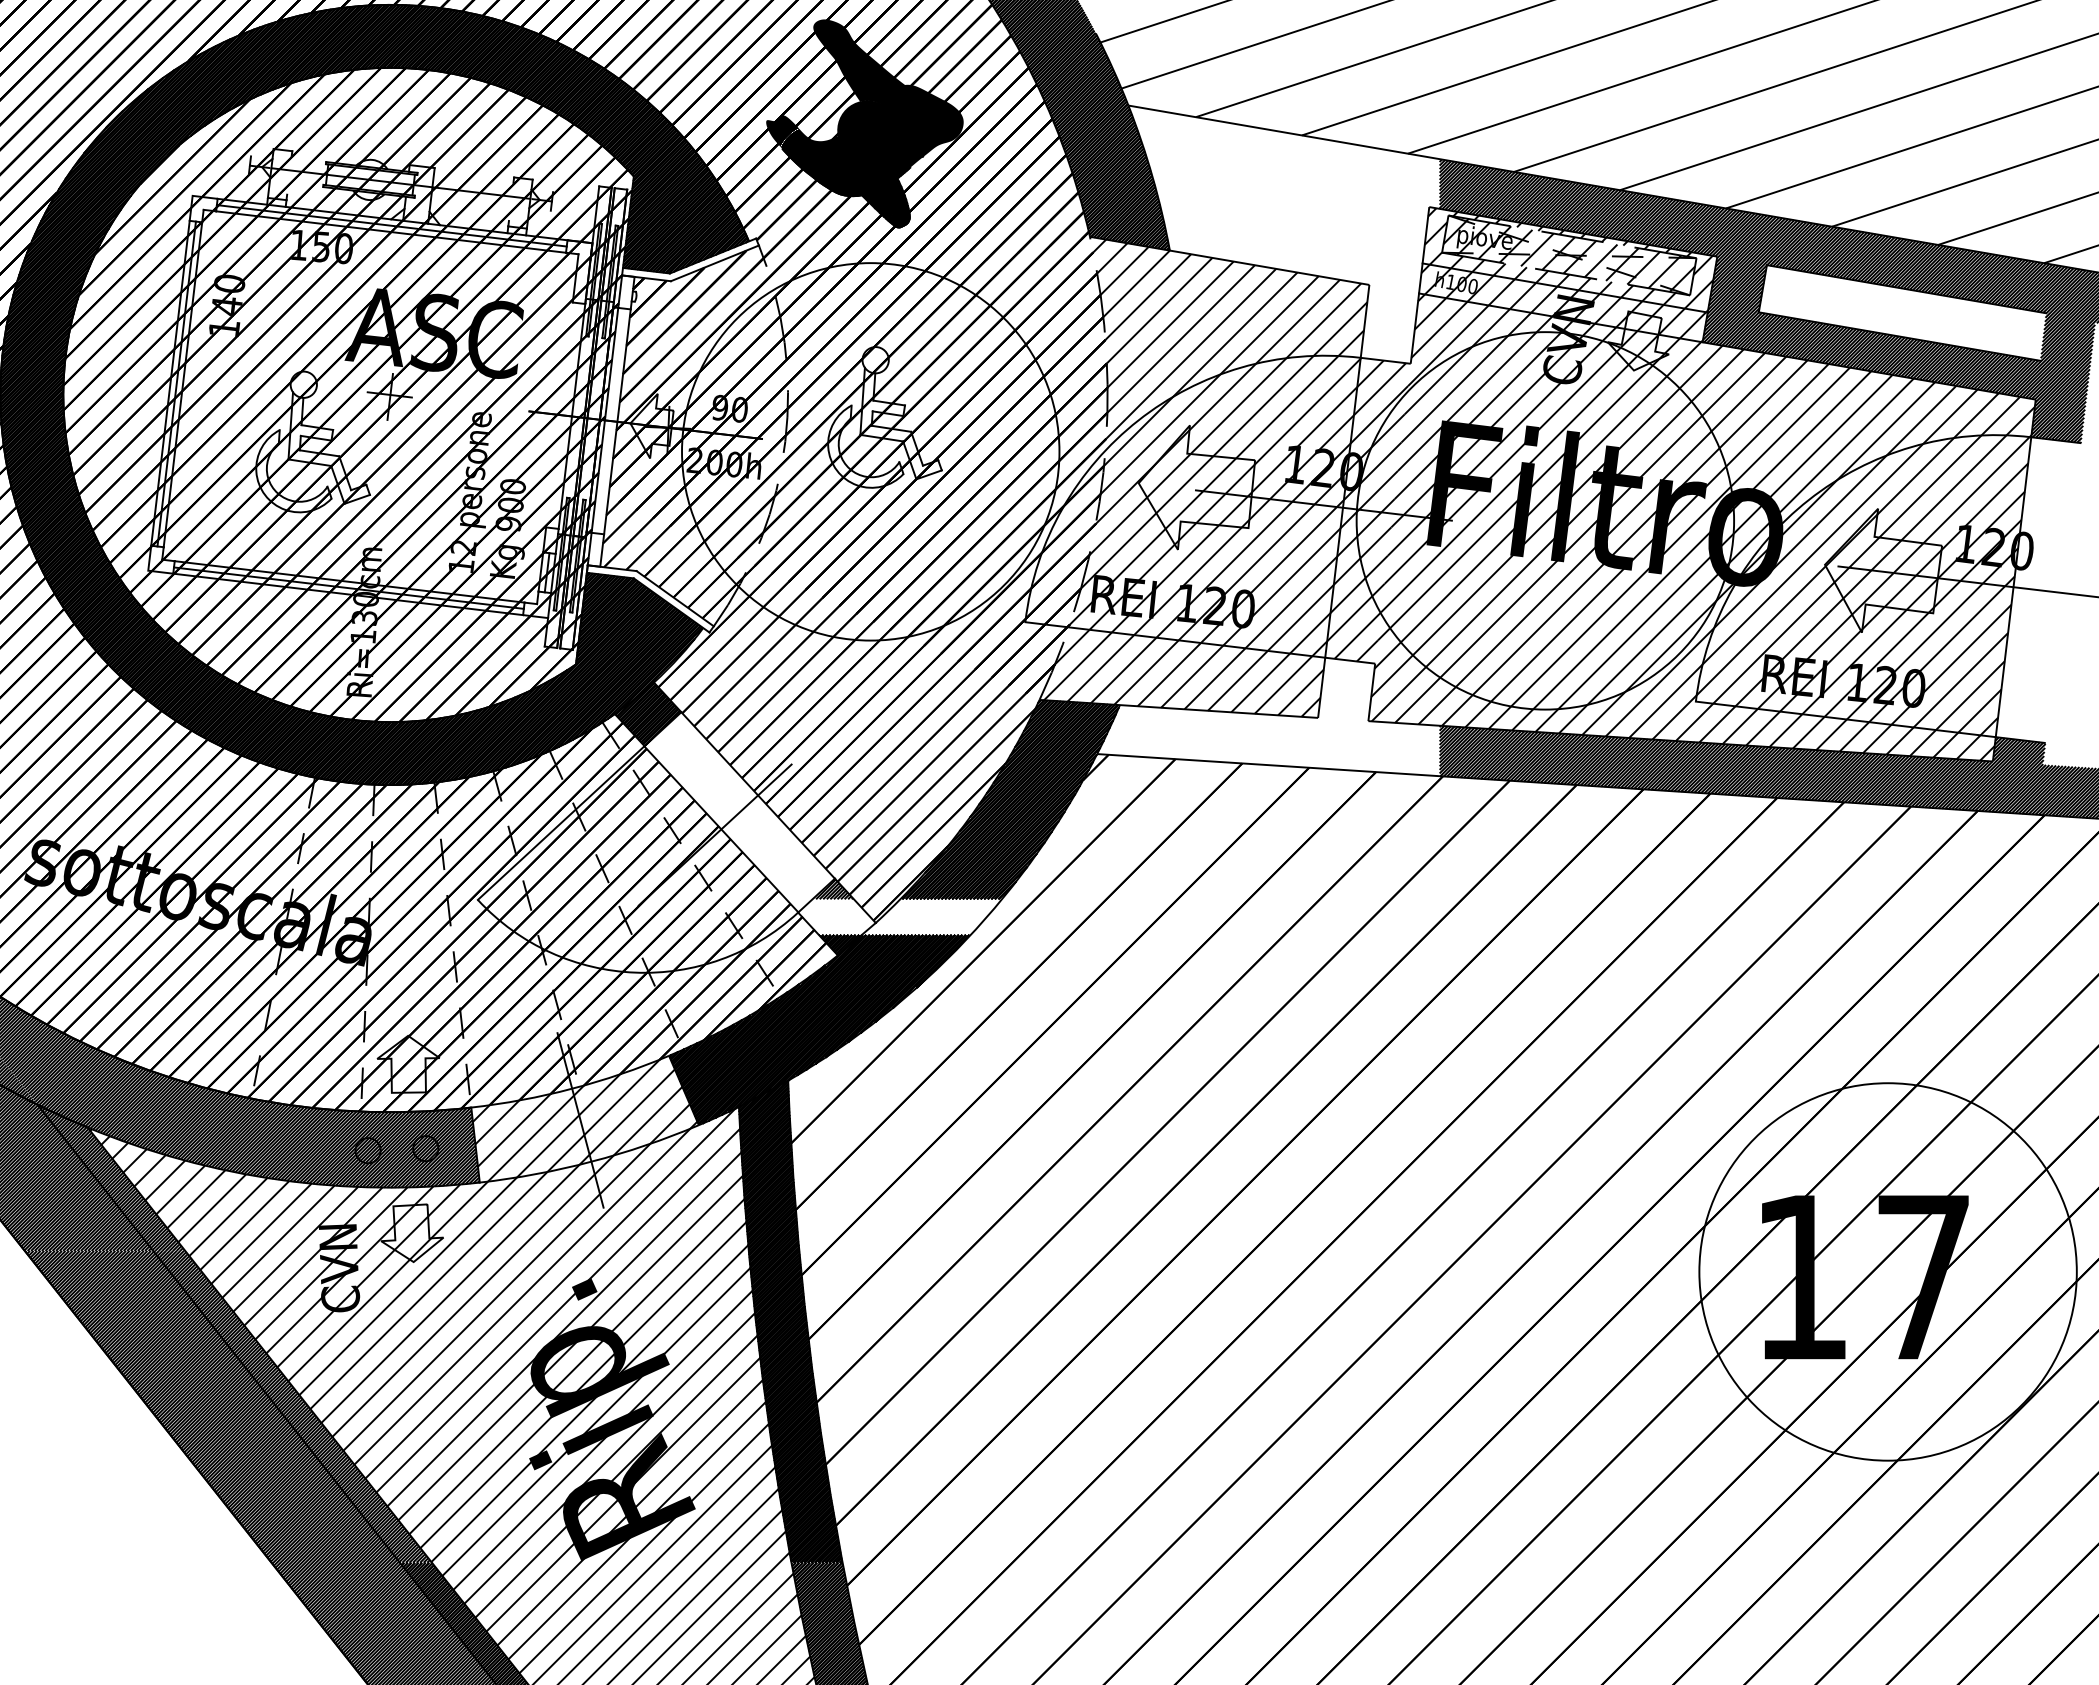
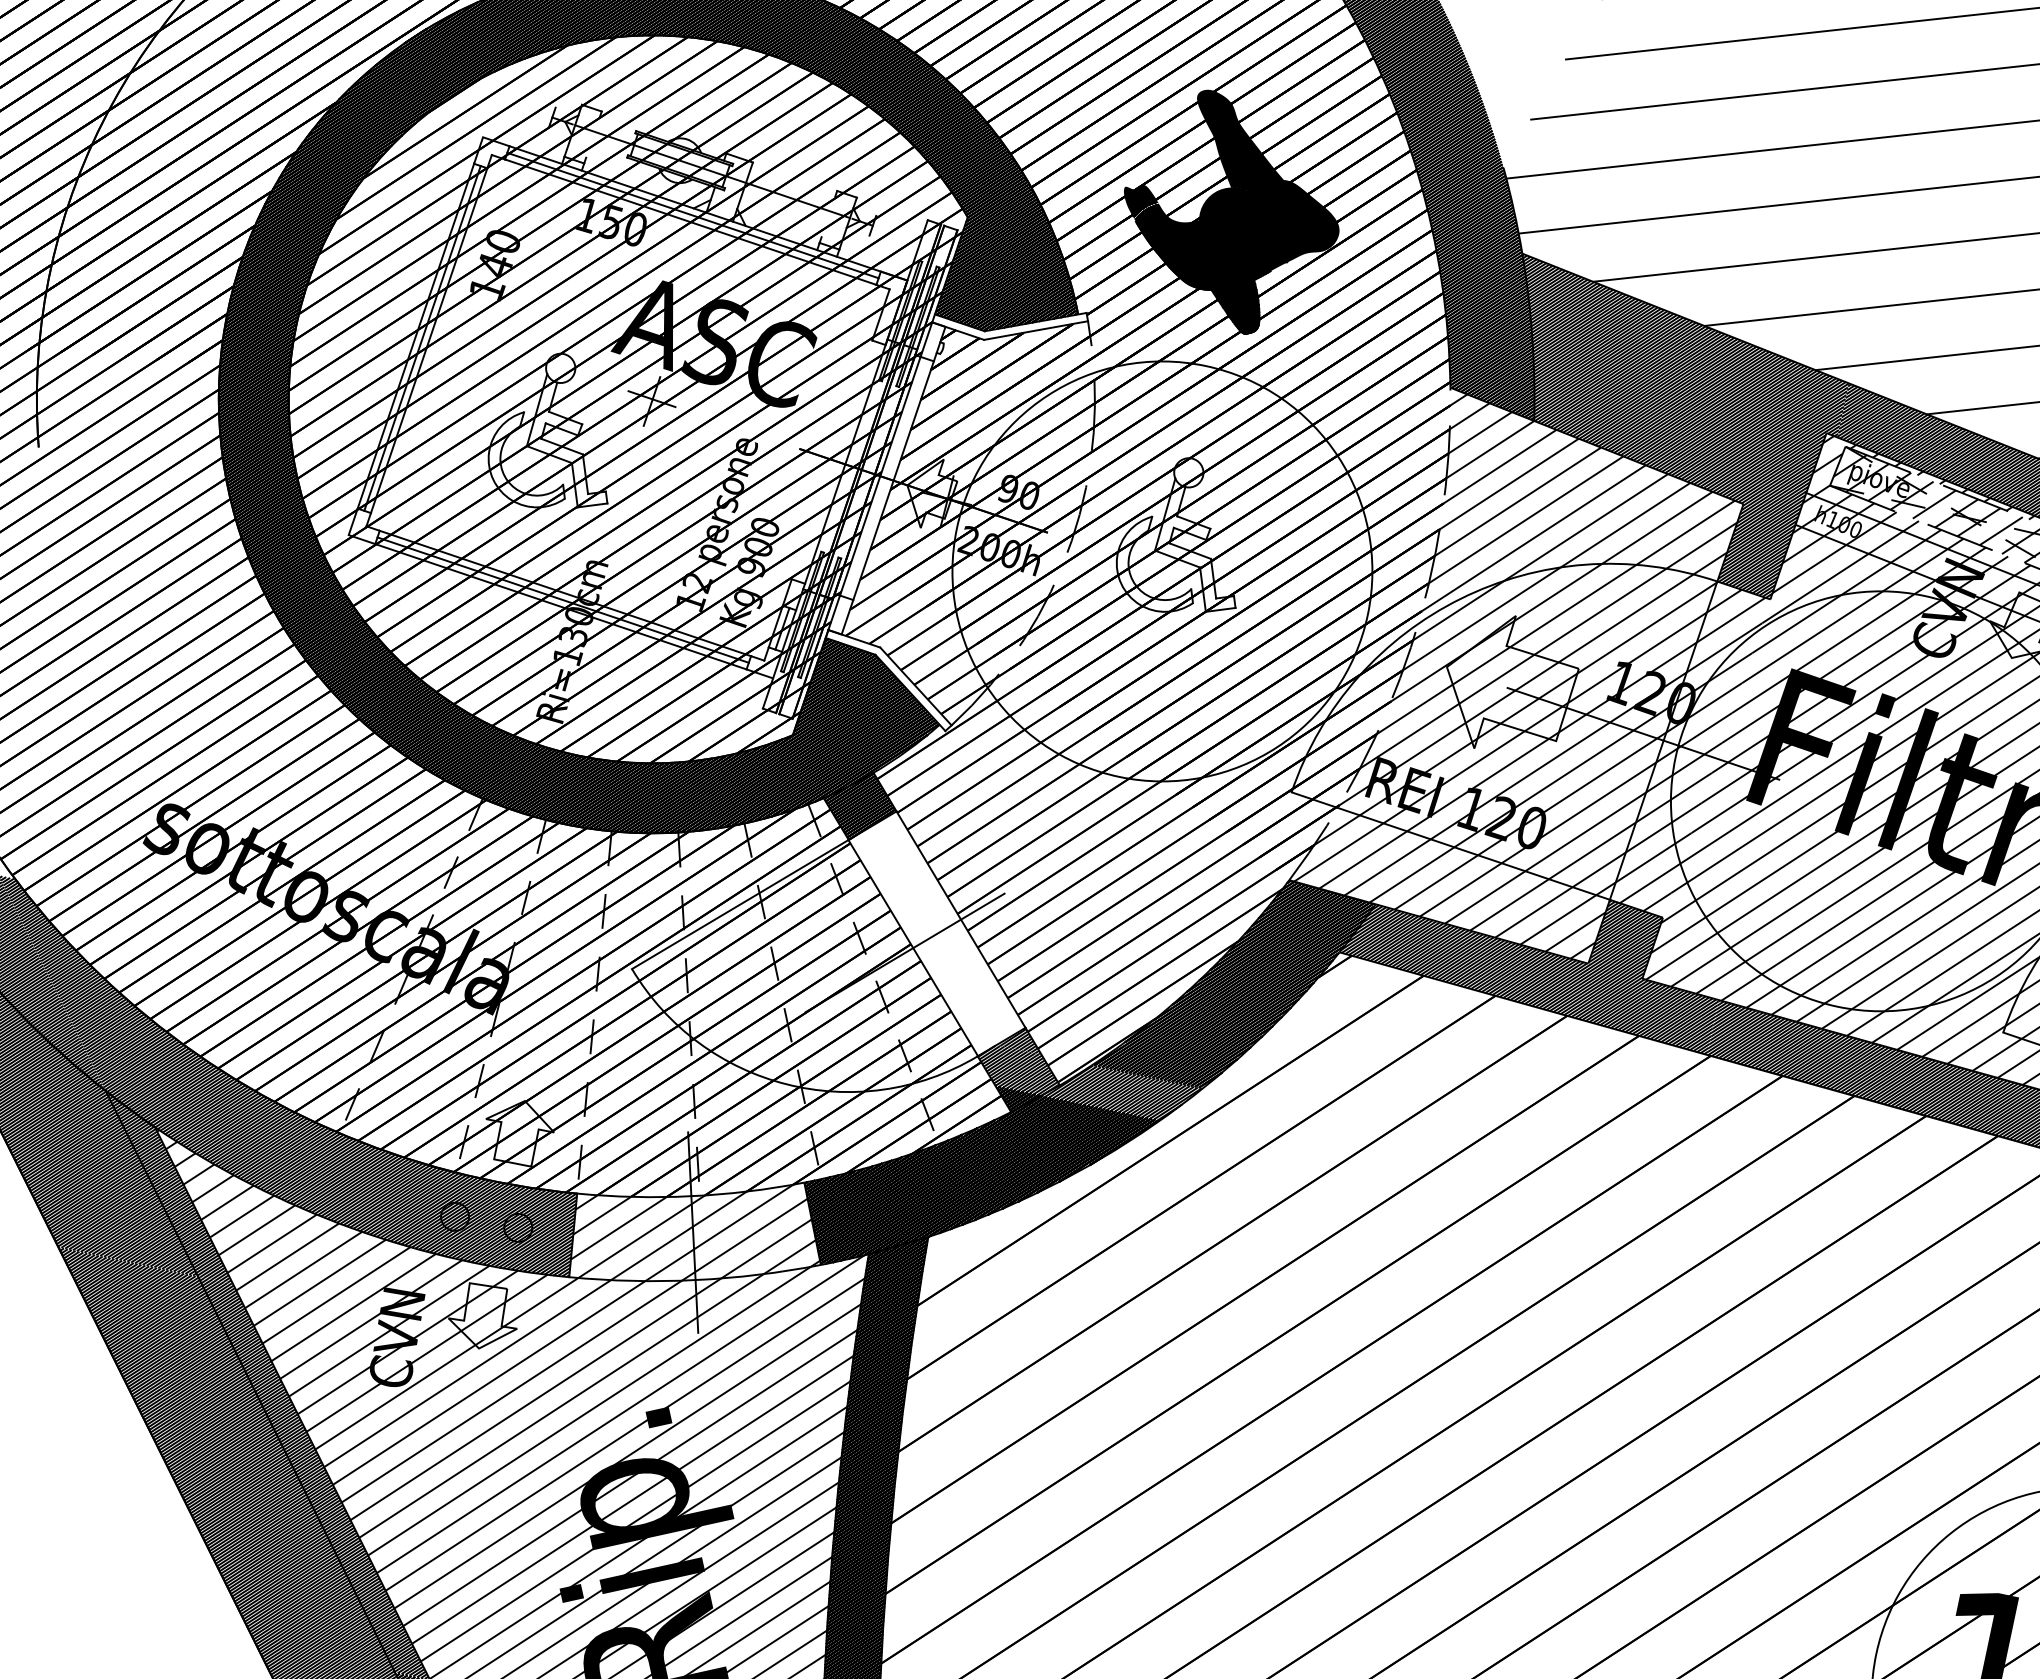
hatch: (1283, 234) -> (1661, 429), added
hatch: (1268, 716) -> (1534, 950), added
hatch: (899, 917) -> (1086, 1084), added

